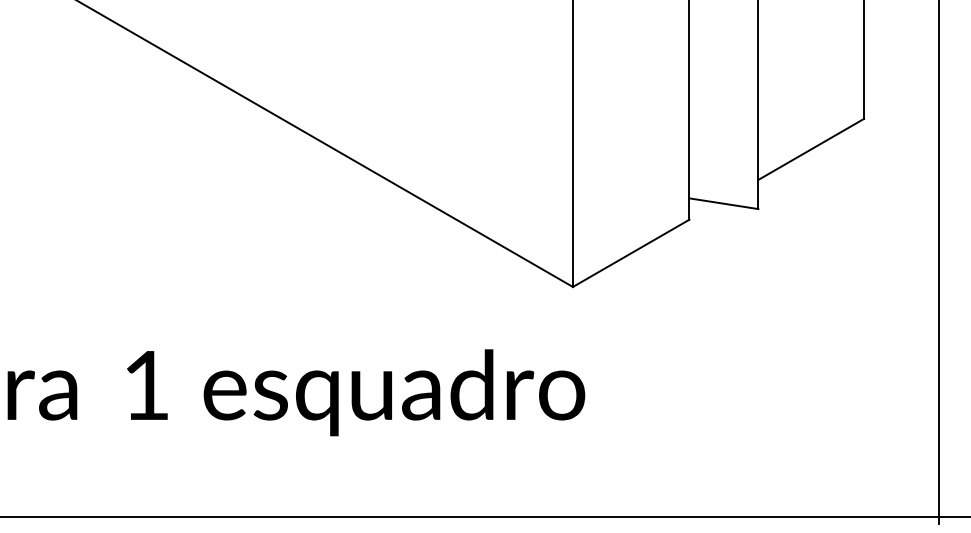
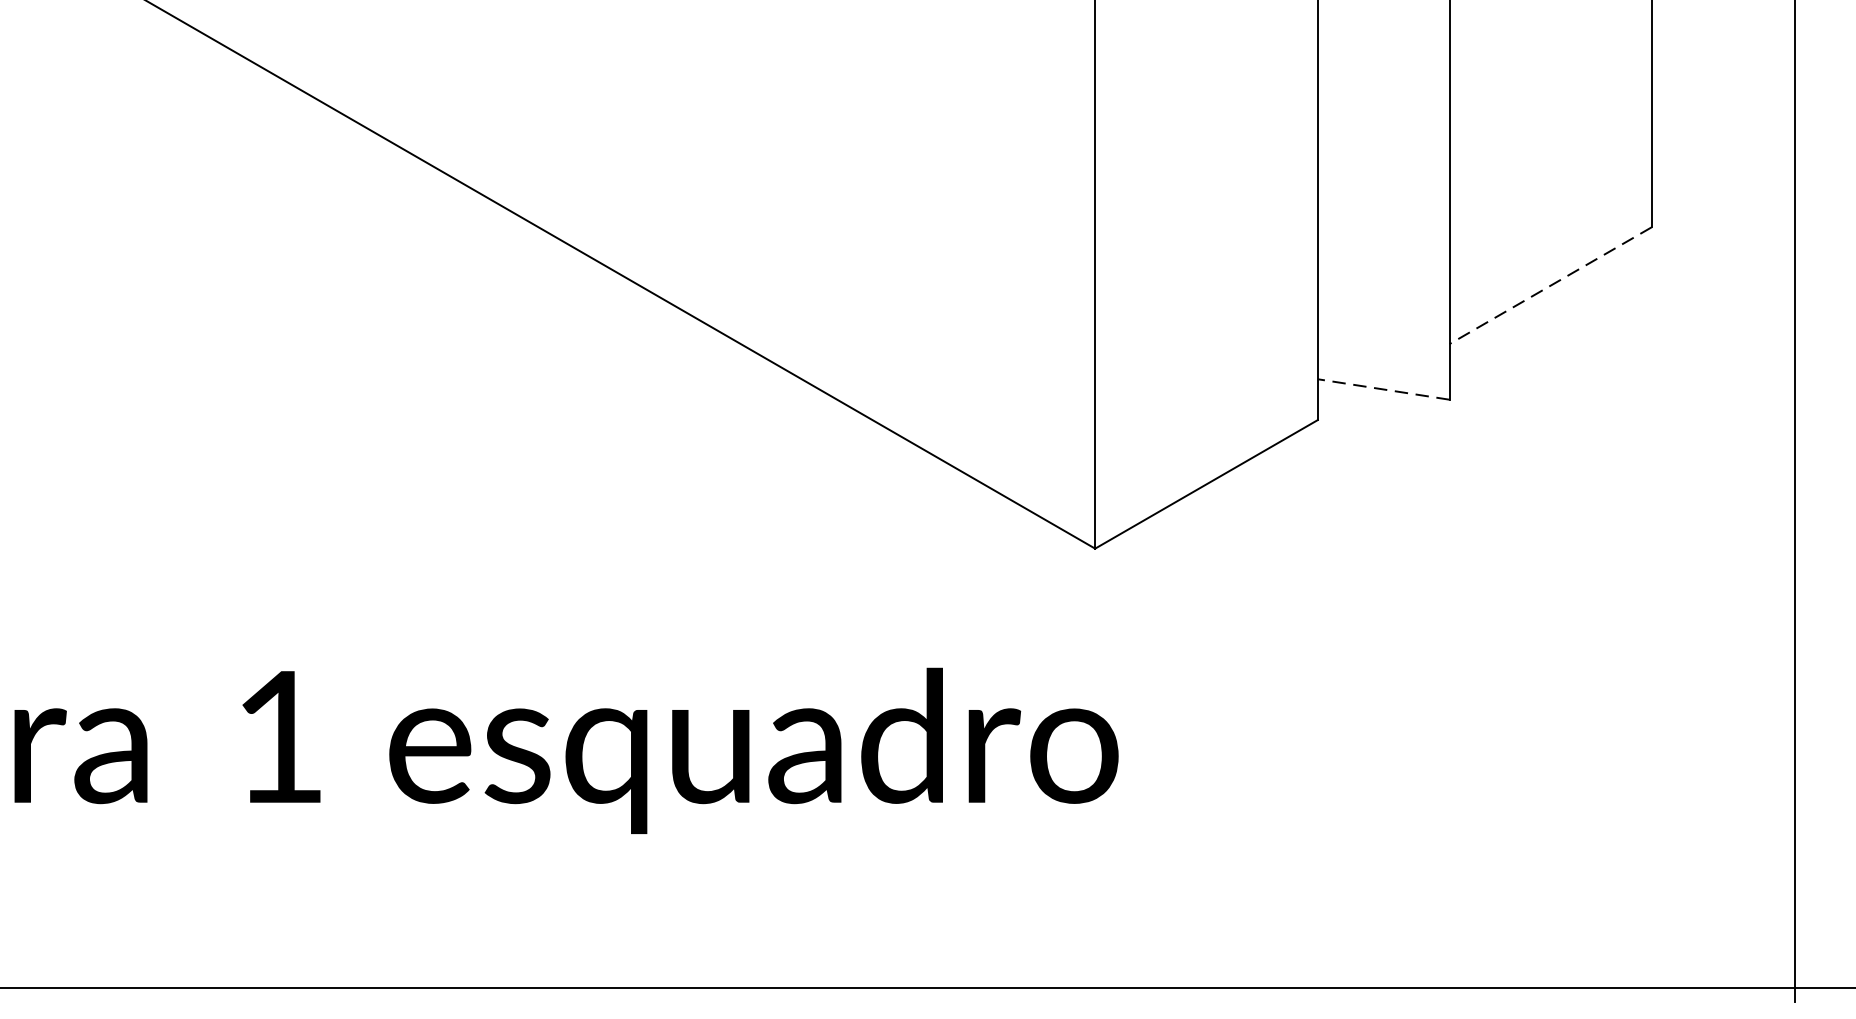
line: (810, 149) -> (1549, 285), solid -> dashed
line: (723, 203) -> (1383, 389), solid -> dashed

